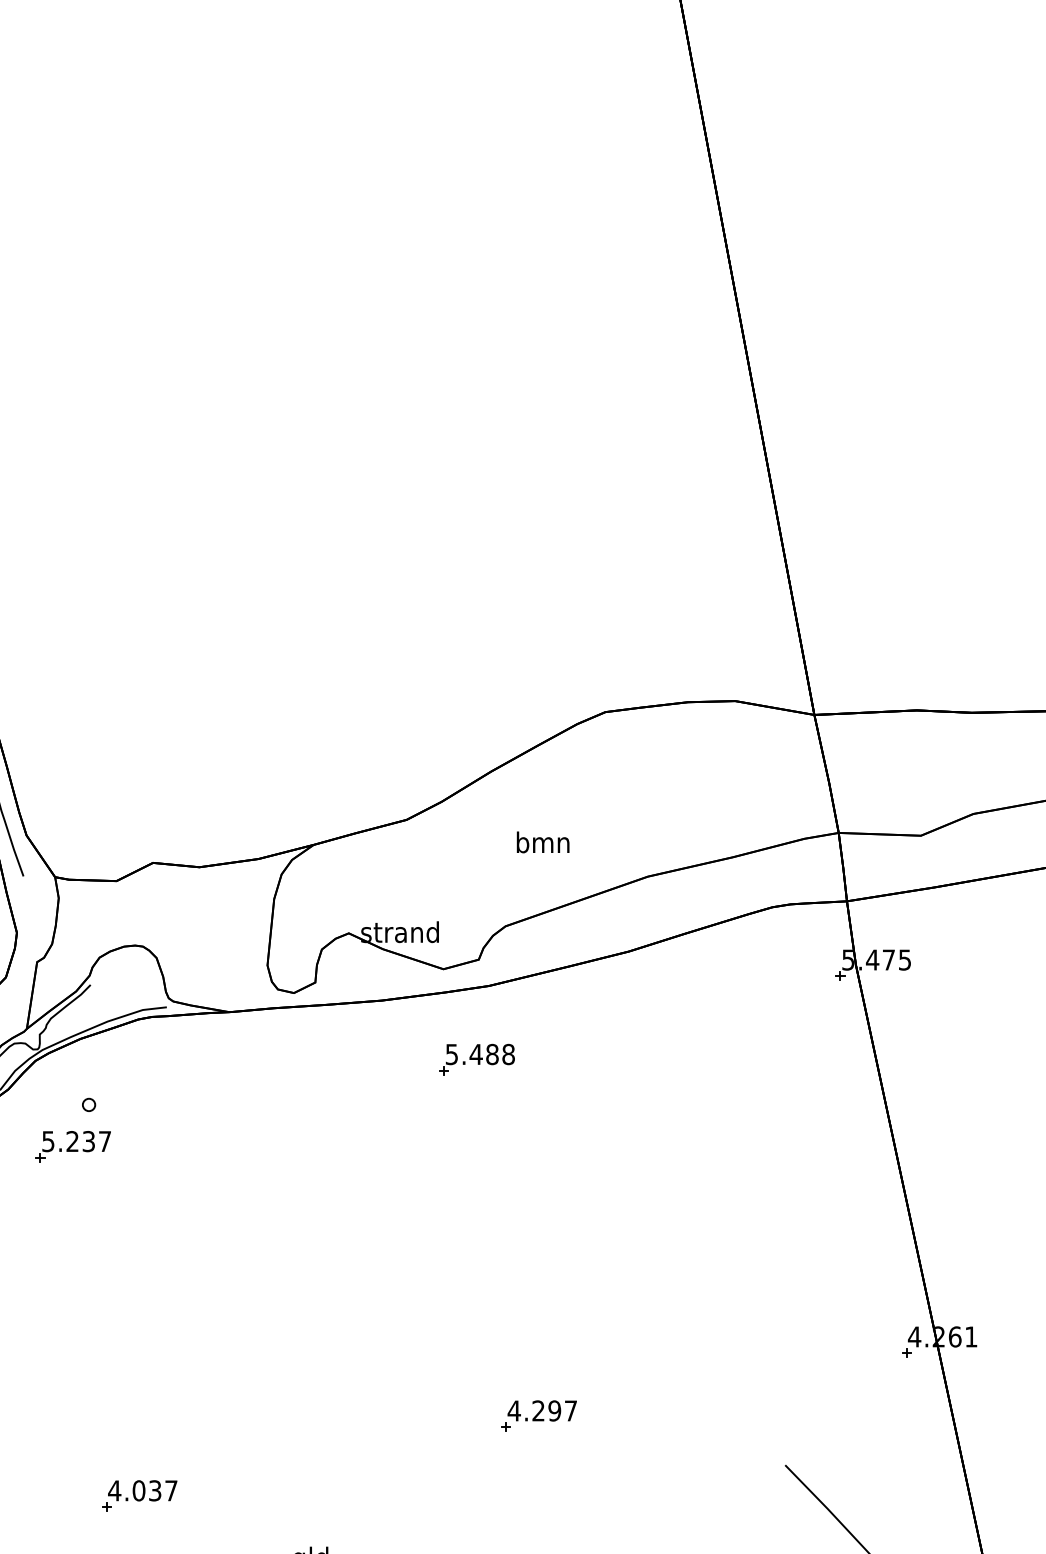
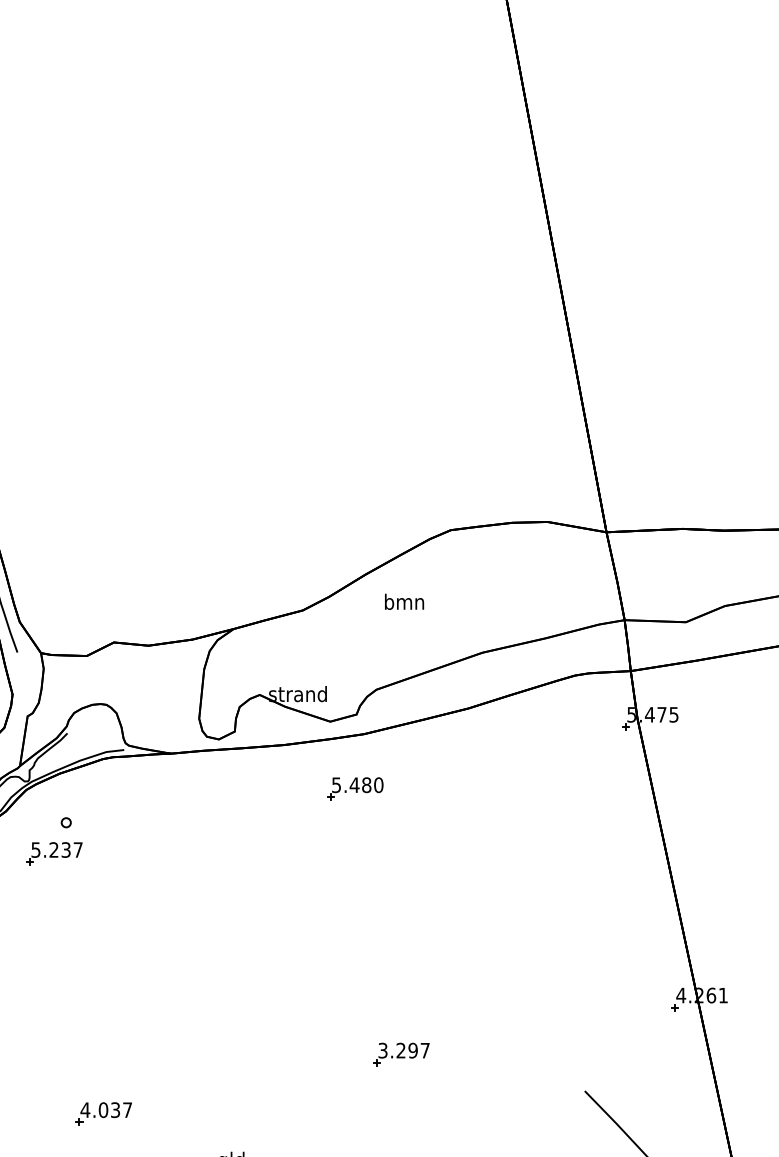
text: (542, 842) -> (404, 601), moved
text: (508, 1054) -> (378, 785), 5.488 -> 5.480
text: (513, 1410) -> (382, 1050), 4.297 -> 3.297

